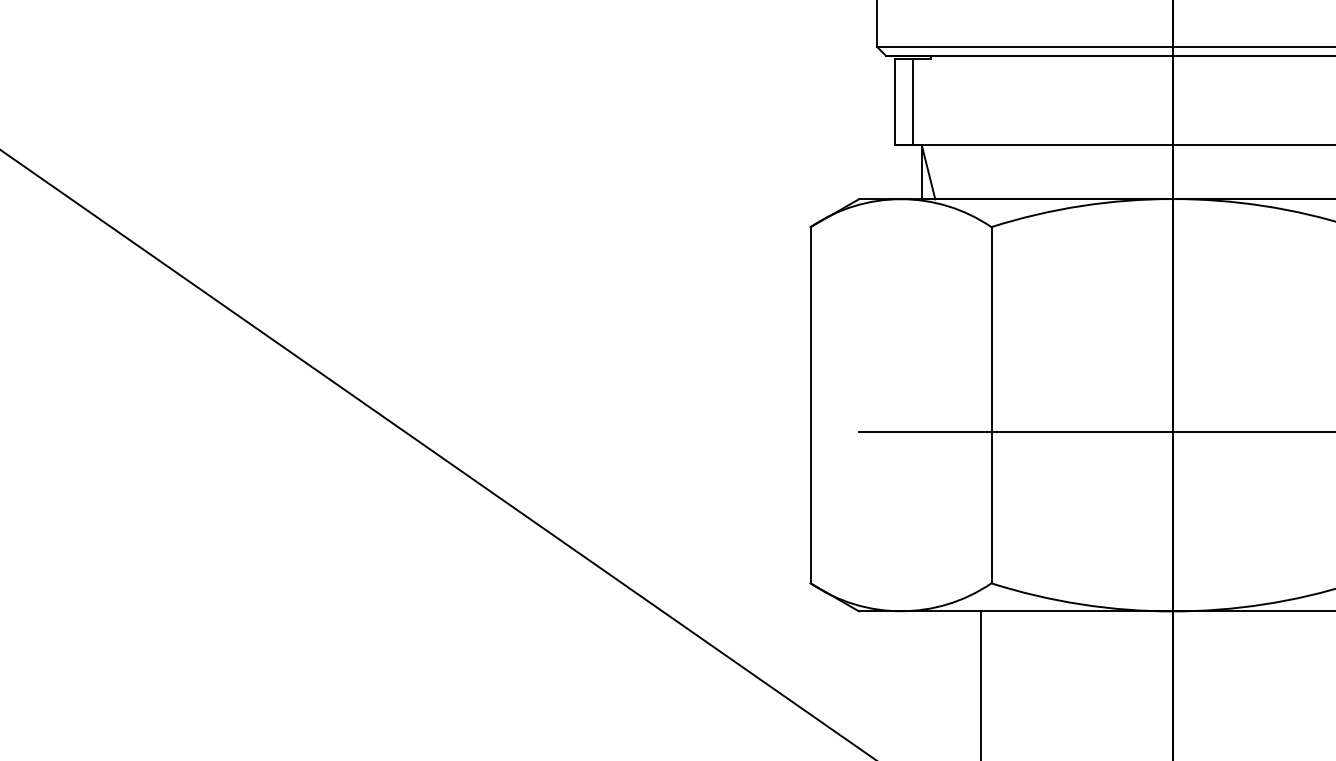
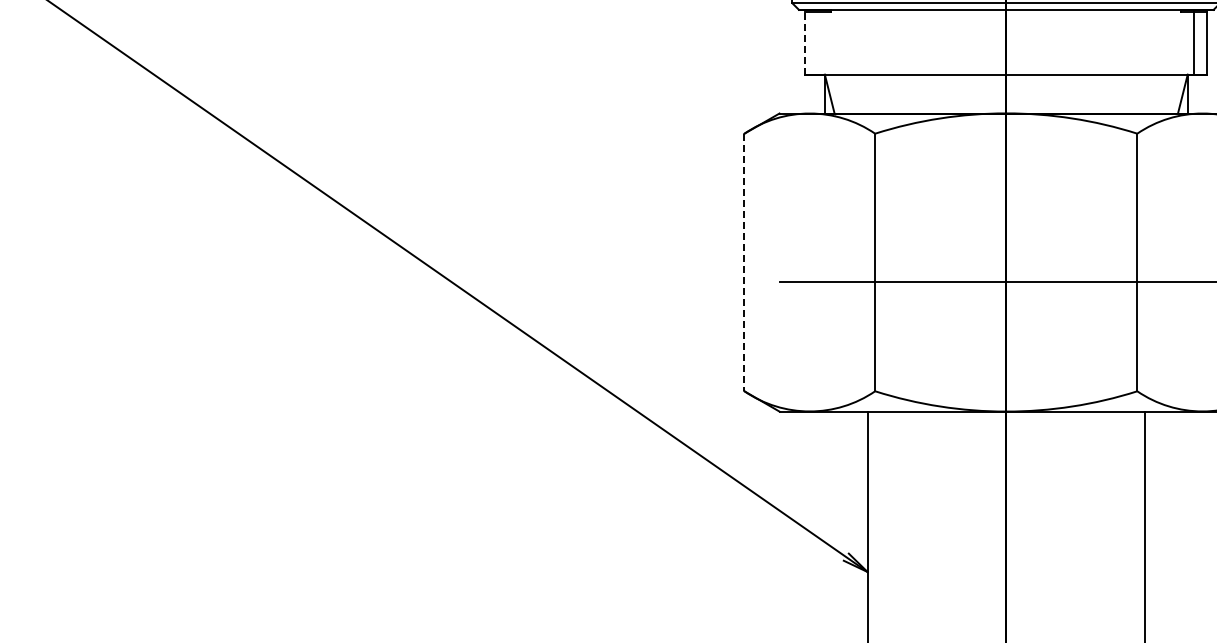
line: (895, 102) -> (805, 43), solid -> dashed
line: (913, 102) -> (818, 43), removed
line: (810, 405) -> (744, 262), solid -> dashed

